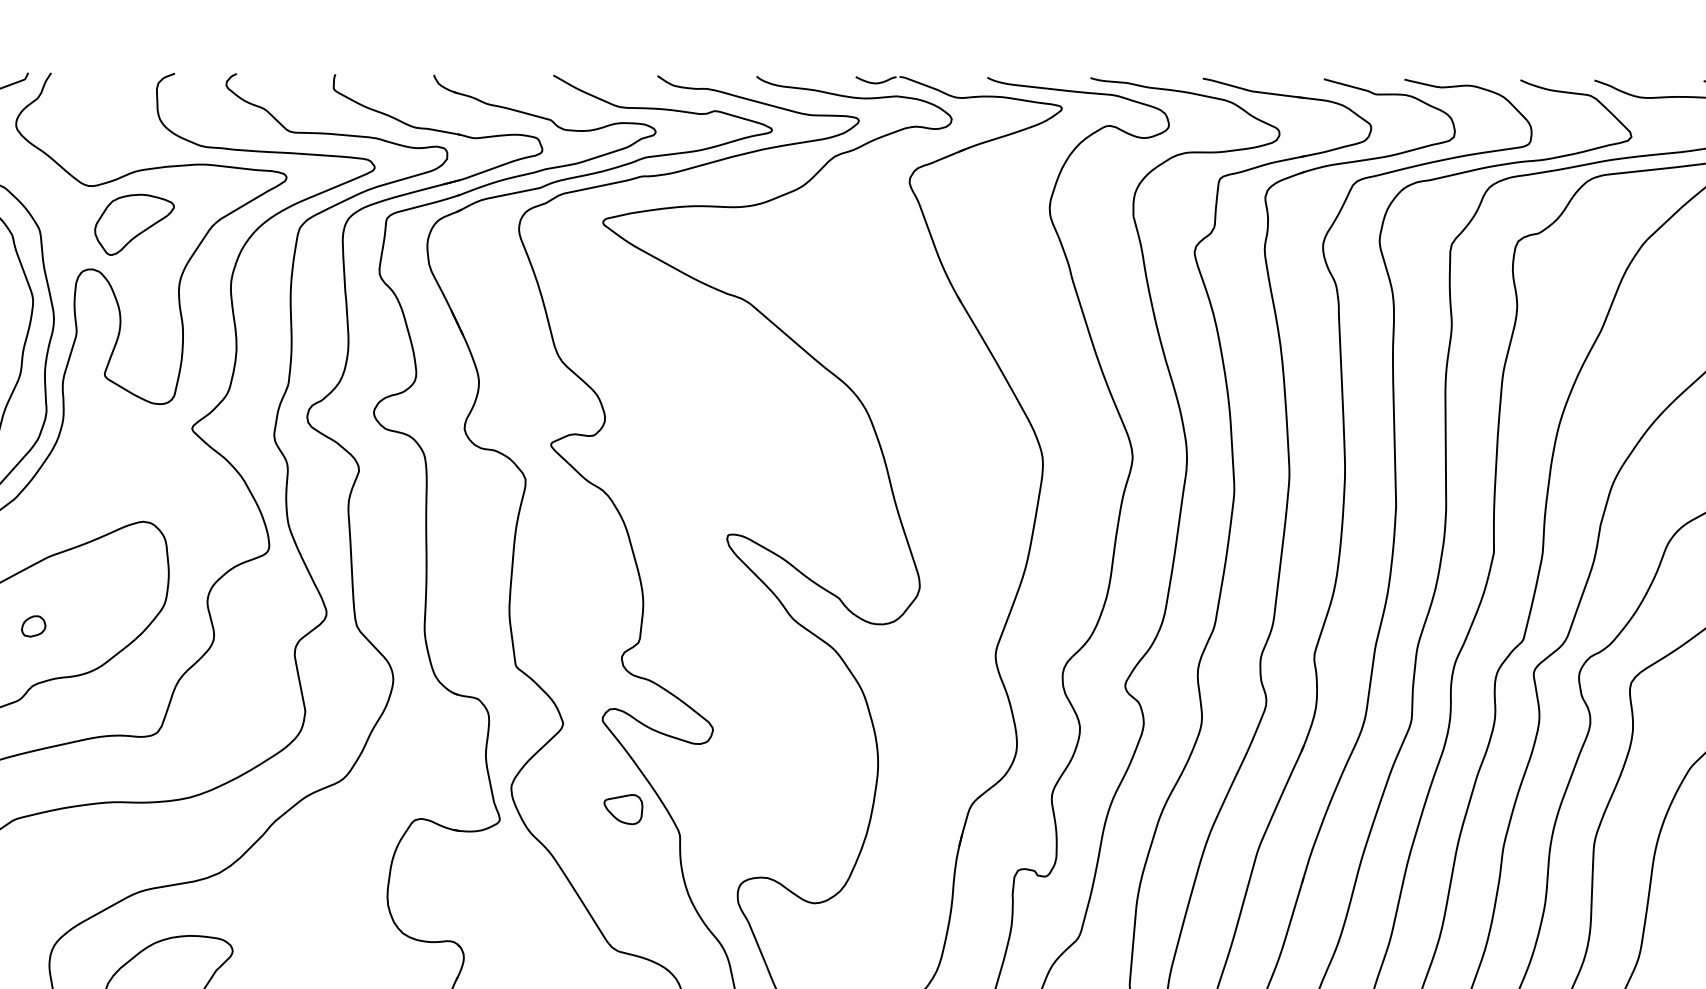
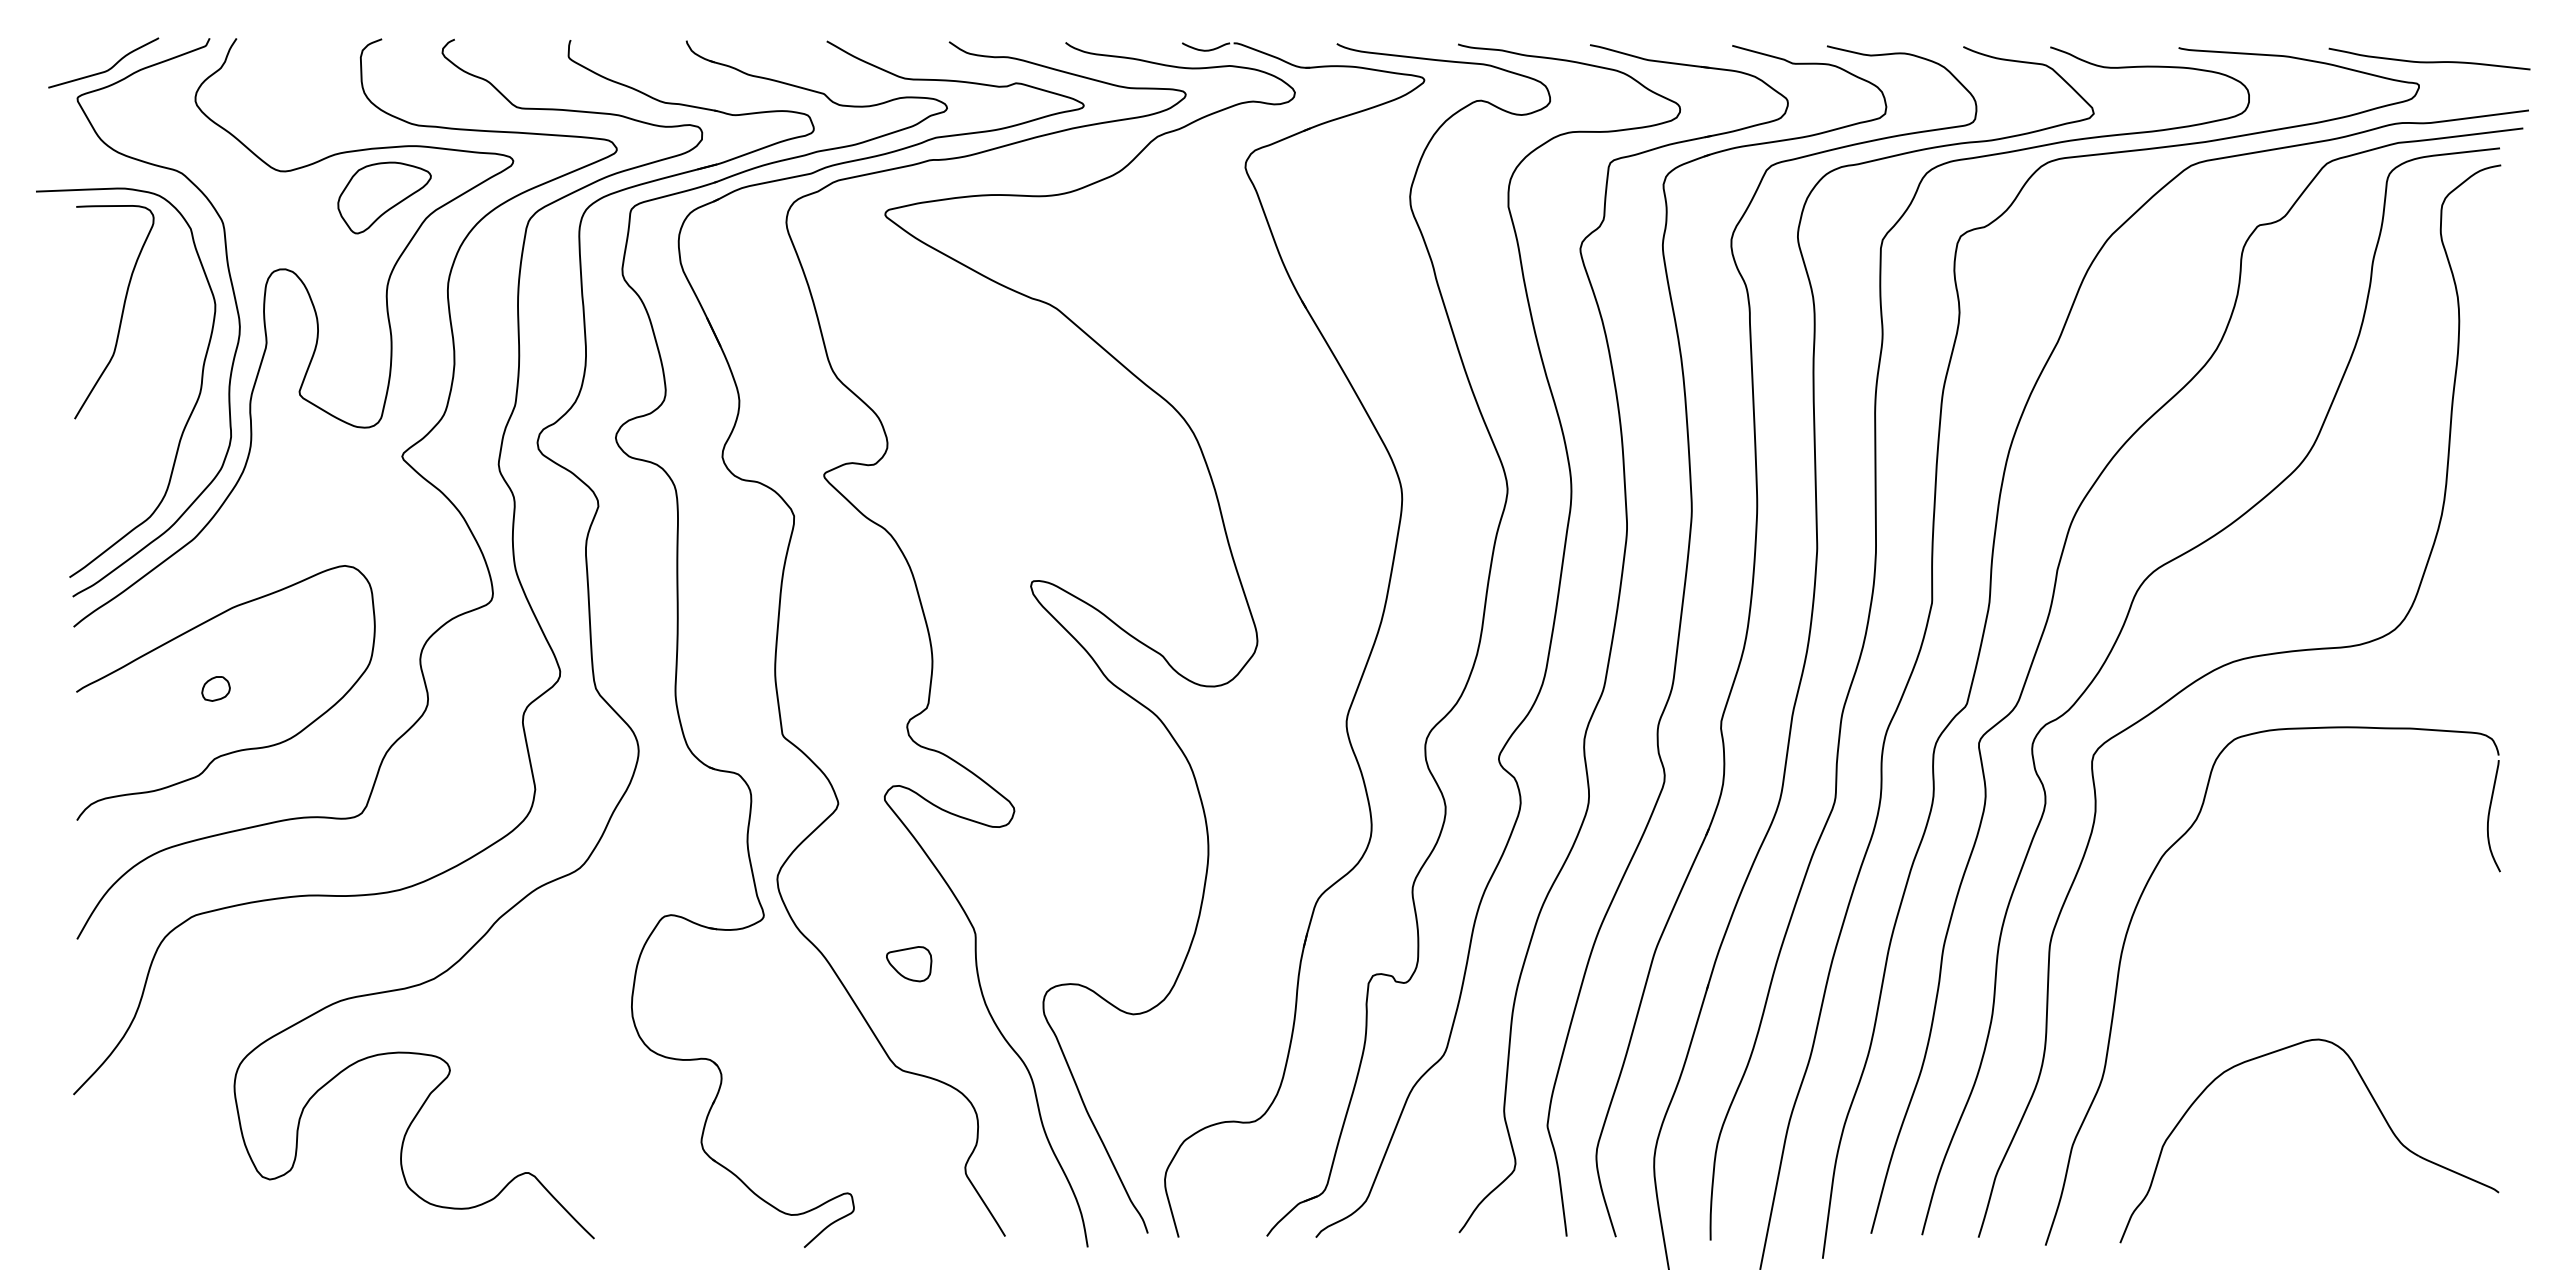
part: (134, 224) -> (384, 197), moved
part: (623, 809) -> (909, 964), moved

